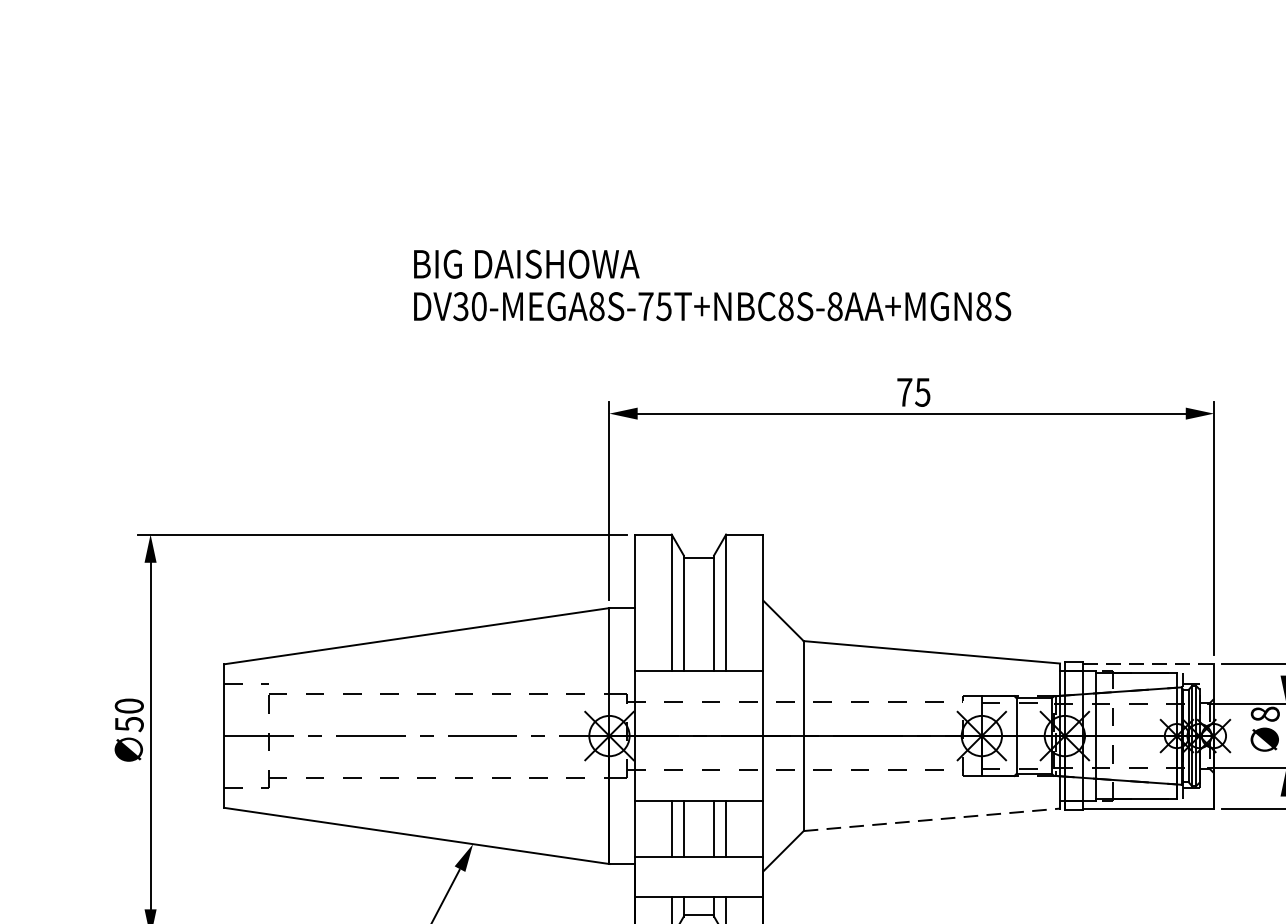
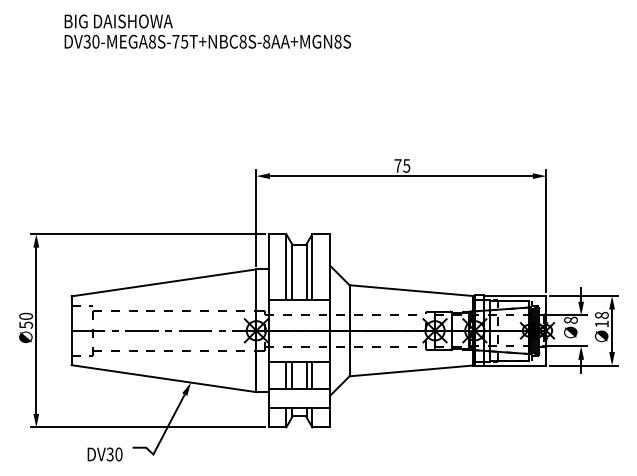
text: (711, 285) -> (207, 31), moved
line: (1149, 662) -> (515, 295), dashed -> solid
line: (932, 818) -> (411, 370), dashed -> solid

